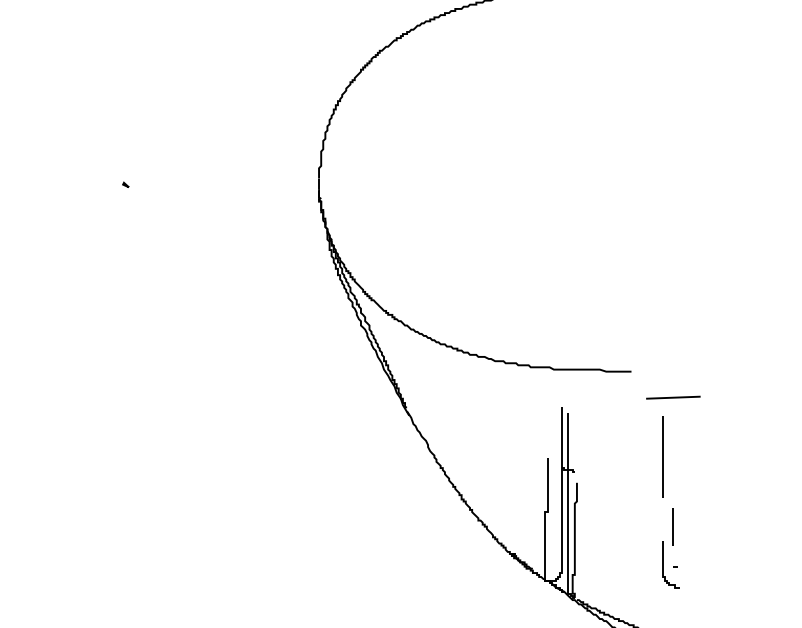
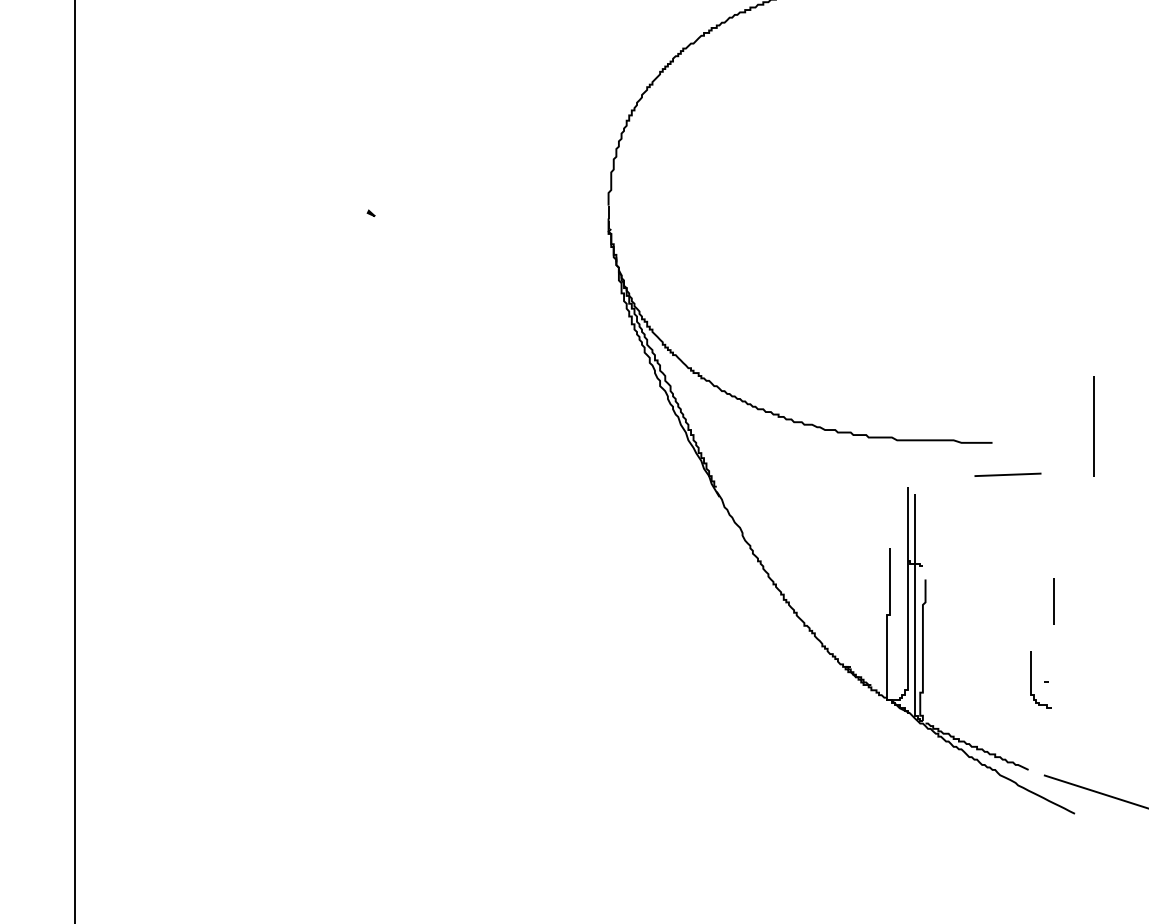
line: (672, 397) -> (1007, 474), moved
line: (662, 456) -> (1093, 426), moved
line: (672, 526) -> (1053, 601), moved

